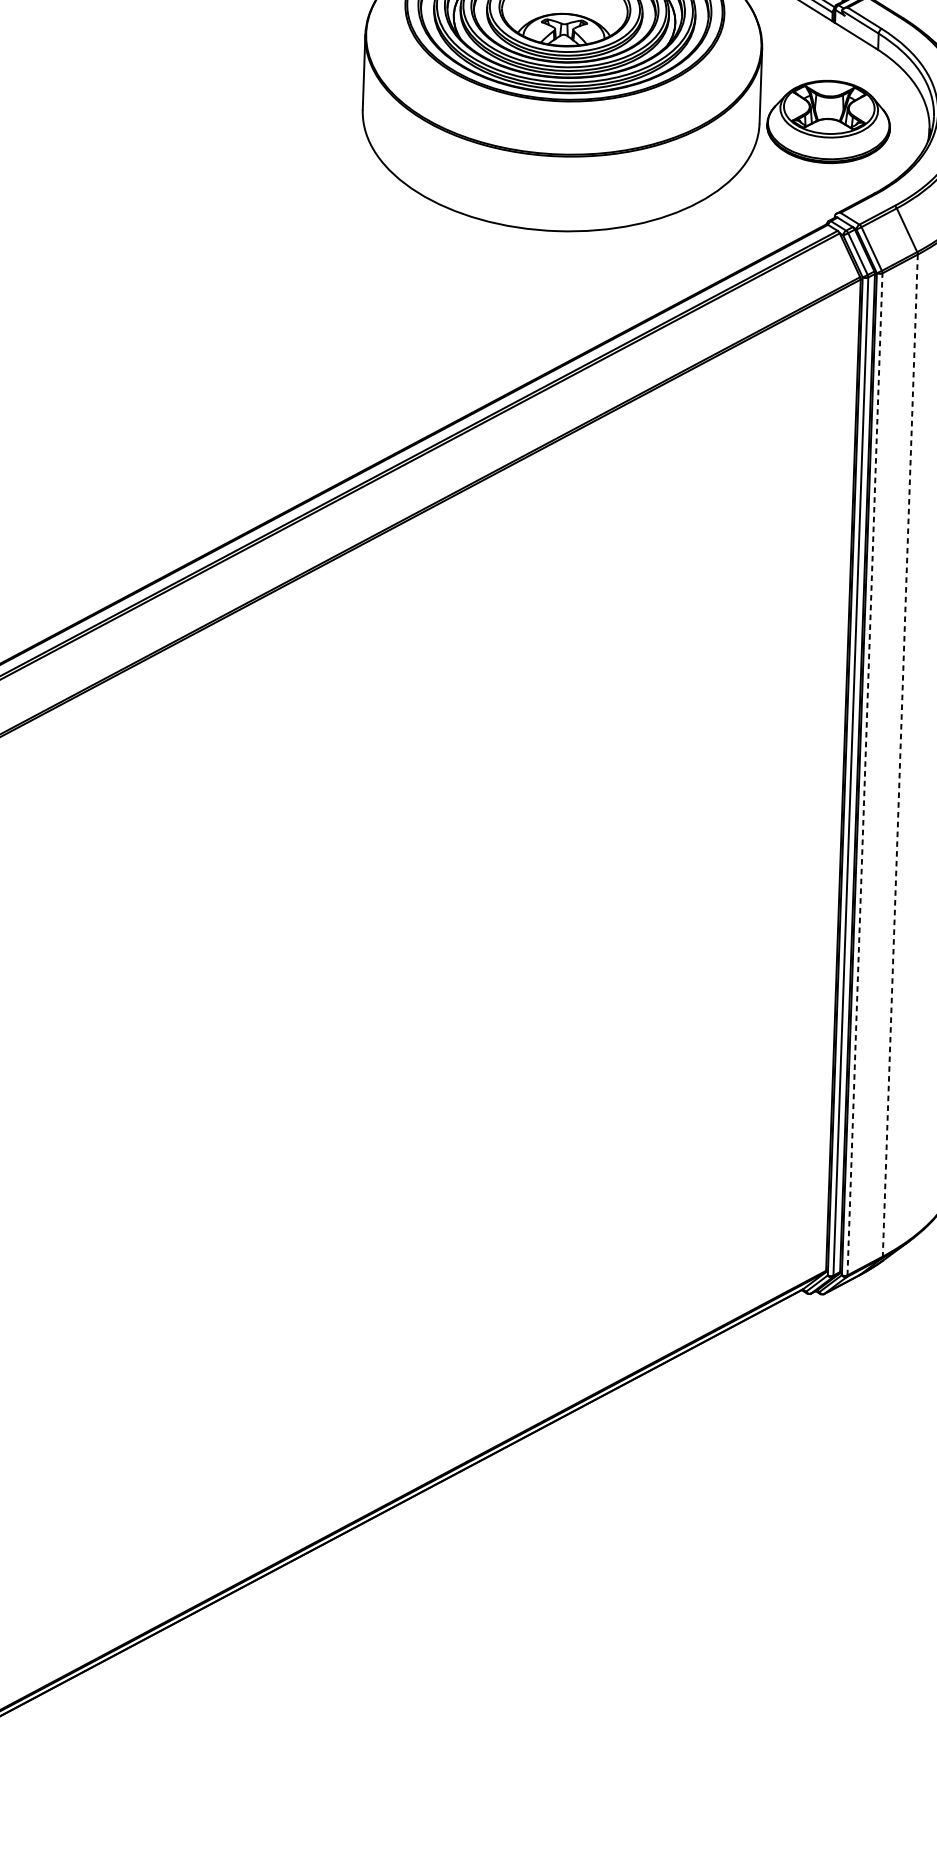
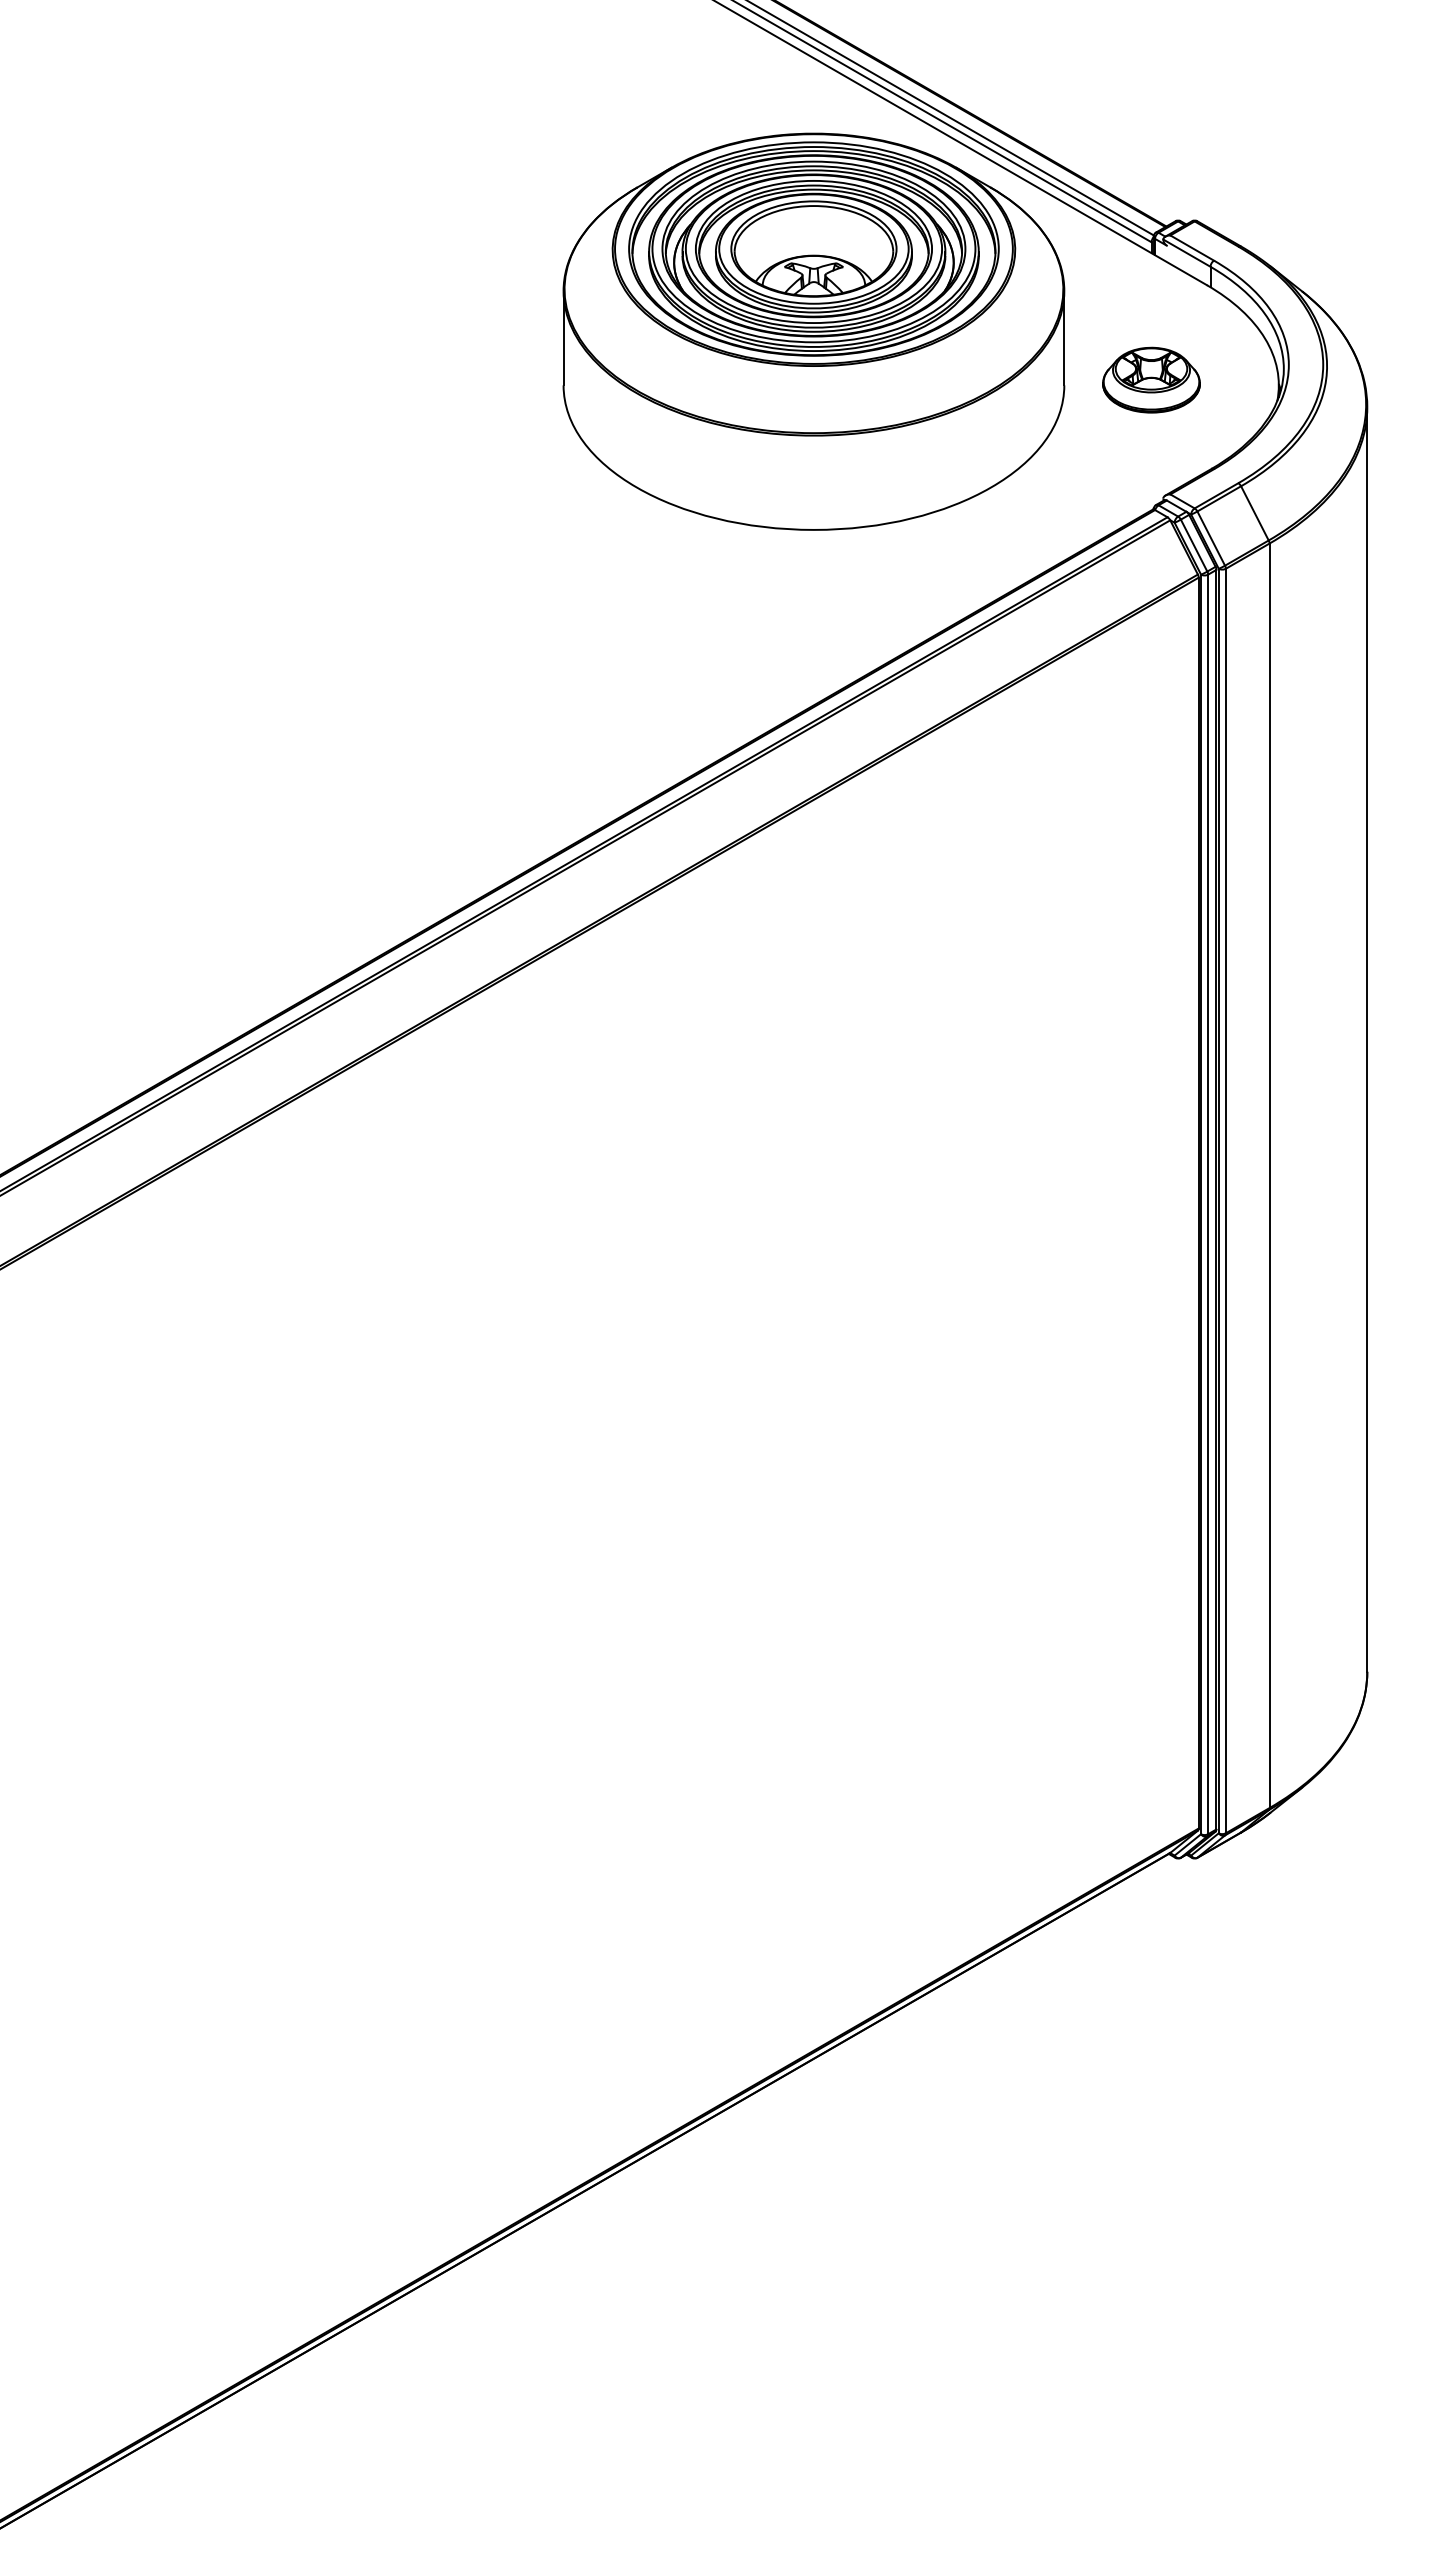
part: (828, 121) -> (1151, 379), size x0.62
line: (900, 756) -> (1269, 1176), dashed -> solid
line: (864, 773) -> (1225, 1200), dashed -> solid

